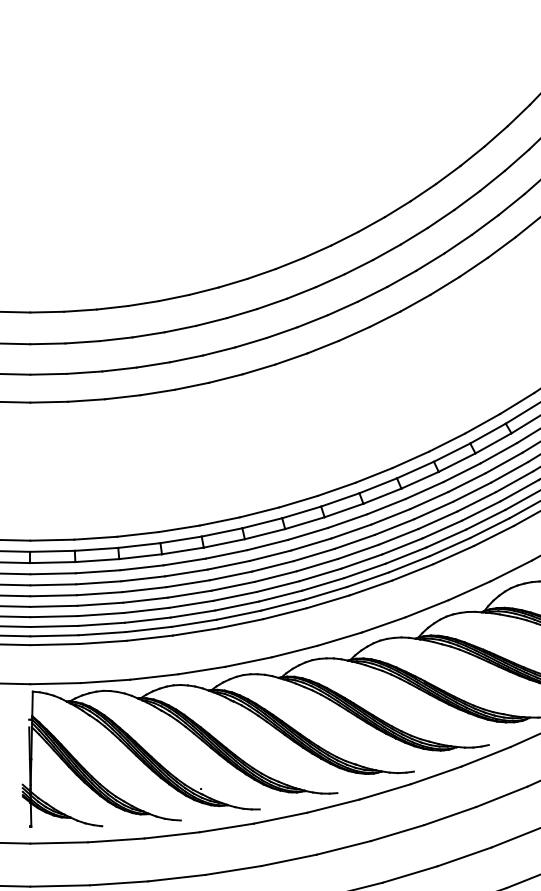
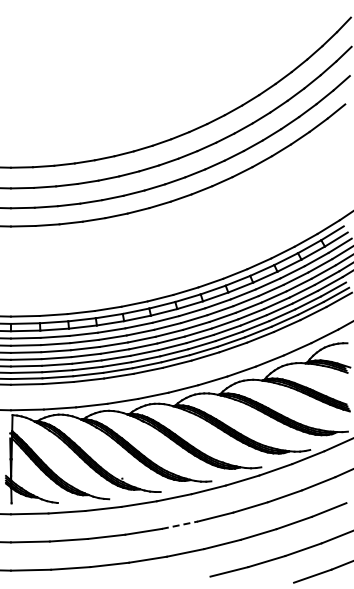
line: (290, 860) -> (180, 525), solid -> dashed

